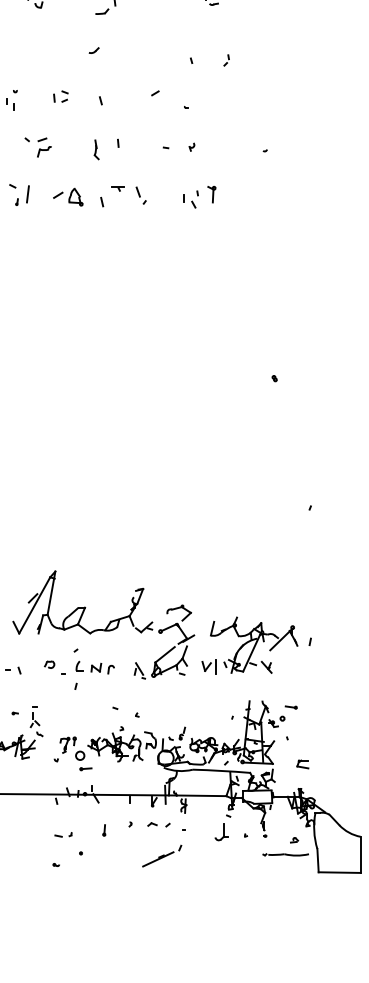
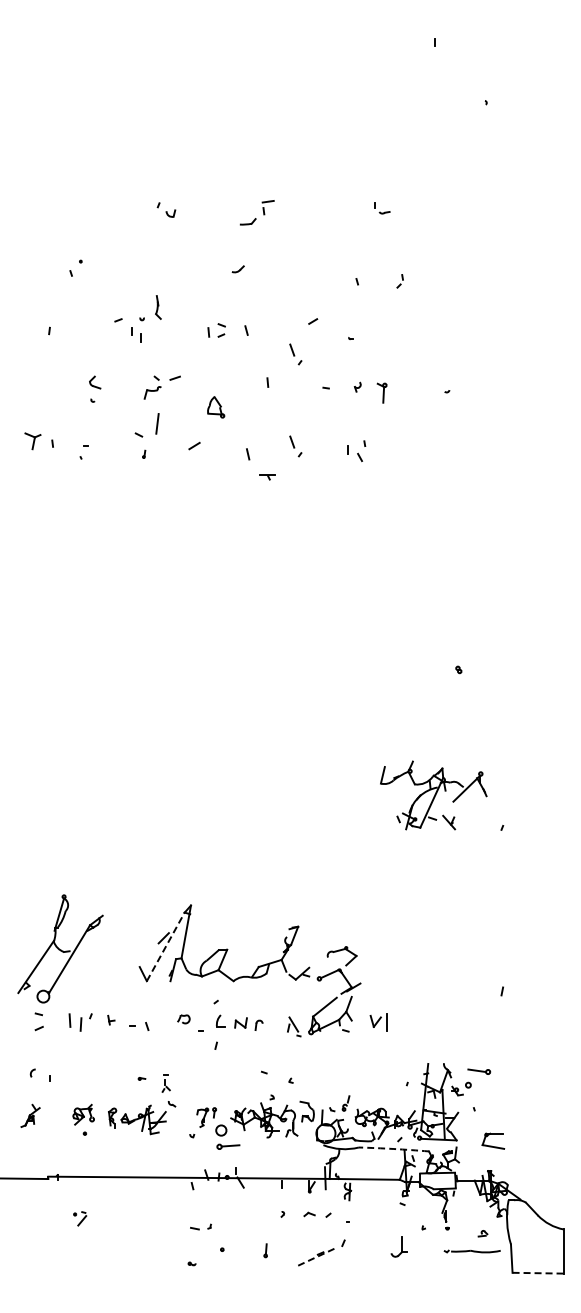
part: (60, 96) -> (216, 330), moved
part: (140, 120) -> (295, 354), added
part: (96, 149) -> (158, 307), moved
part: (44, 151) -> (152, 392), moved
part: (118, 189) -> (267, 477), moved
line: (27, 194) -> (157, 423), moved
part: (211, 194) -> (381, 392), moved
part: (76, 197) -> (216, 407), moved
line: (35, 605) -> (166, 946), solid -> dashed
part: (253, 645) -> (433, 795), moved
part: (290, 707) -> (478, 1071), size x1.6
part: (35, 717) -> (166, 1083), size x0.7
part: (302, 763) -> (492, 1140), size x1.6
part: (85, 768) -> (227, 1146), size x1.6
arc: (221, 771) -> (393, 1149), solid -> dashed
part: (104, 830) -> (265, 1250), moved
part: (221, 831) -> (398, 1246), moved
line: (158, 858) -> (317, 1256), solid -> dashed
line: (339, 872) -> (538, 1273), solid -> dashed

